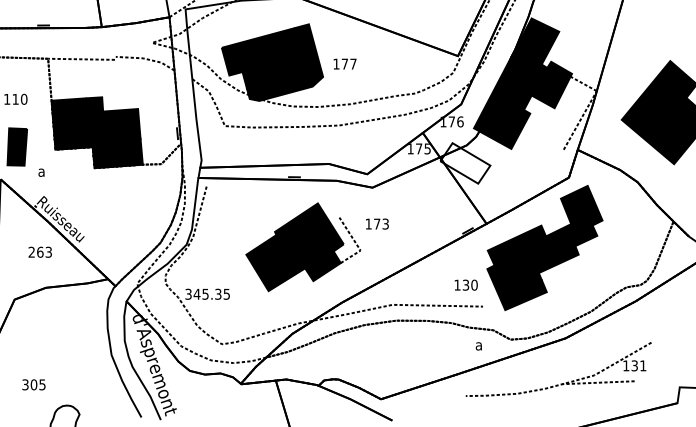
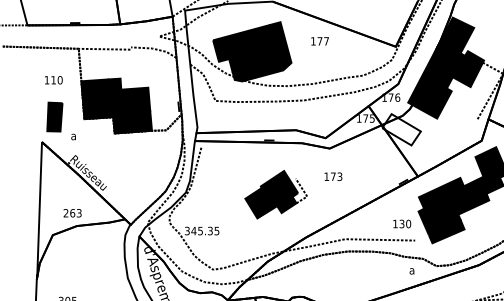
text: (344, 63) -> (319, 40), moved
part: (303, 247) -> (276, 194), size x0.7
text: (39, 251) -> (72, 212), moved

